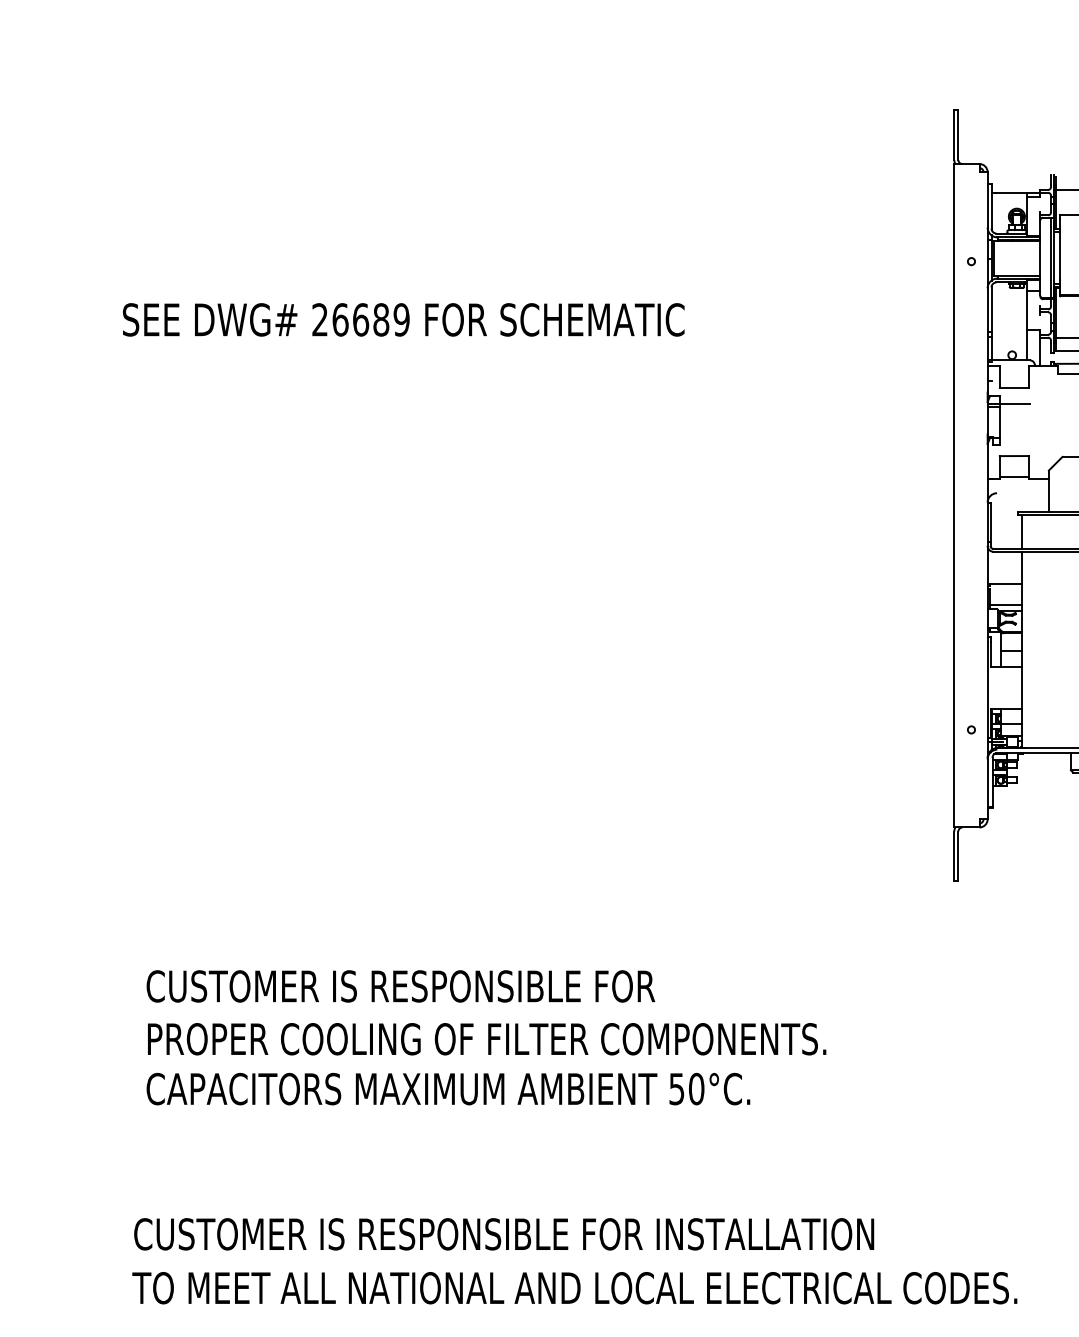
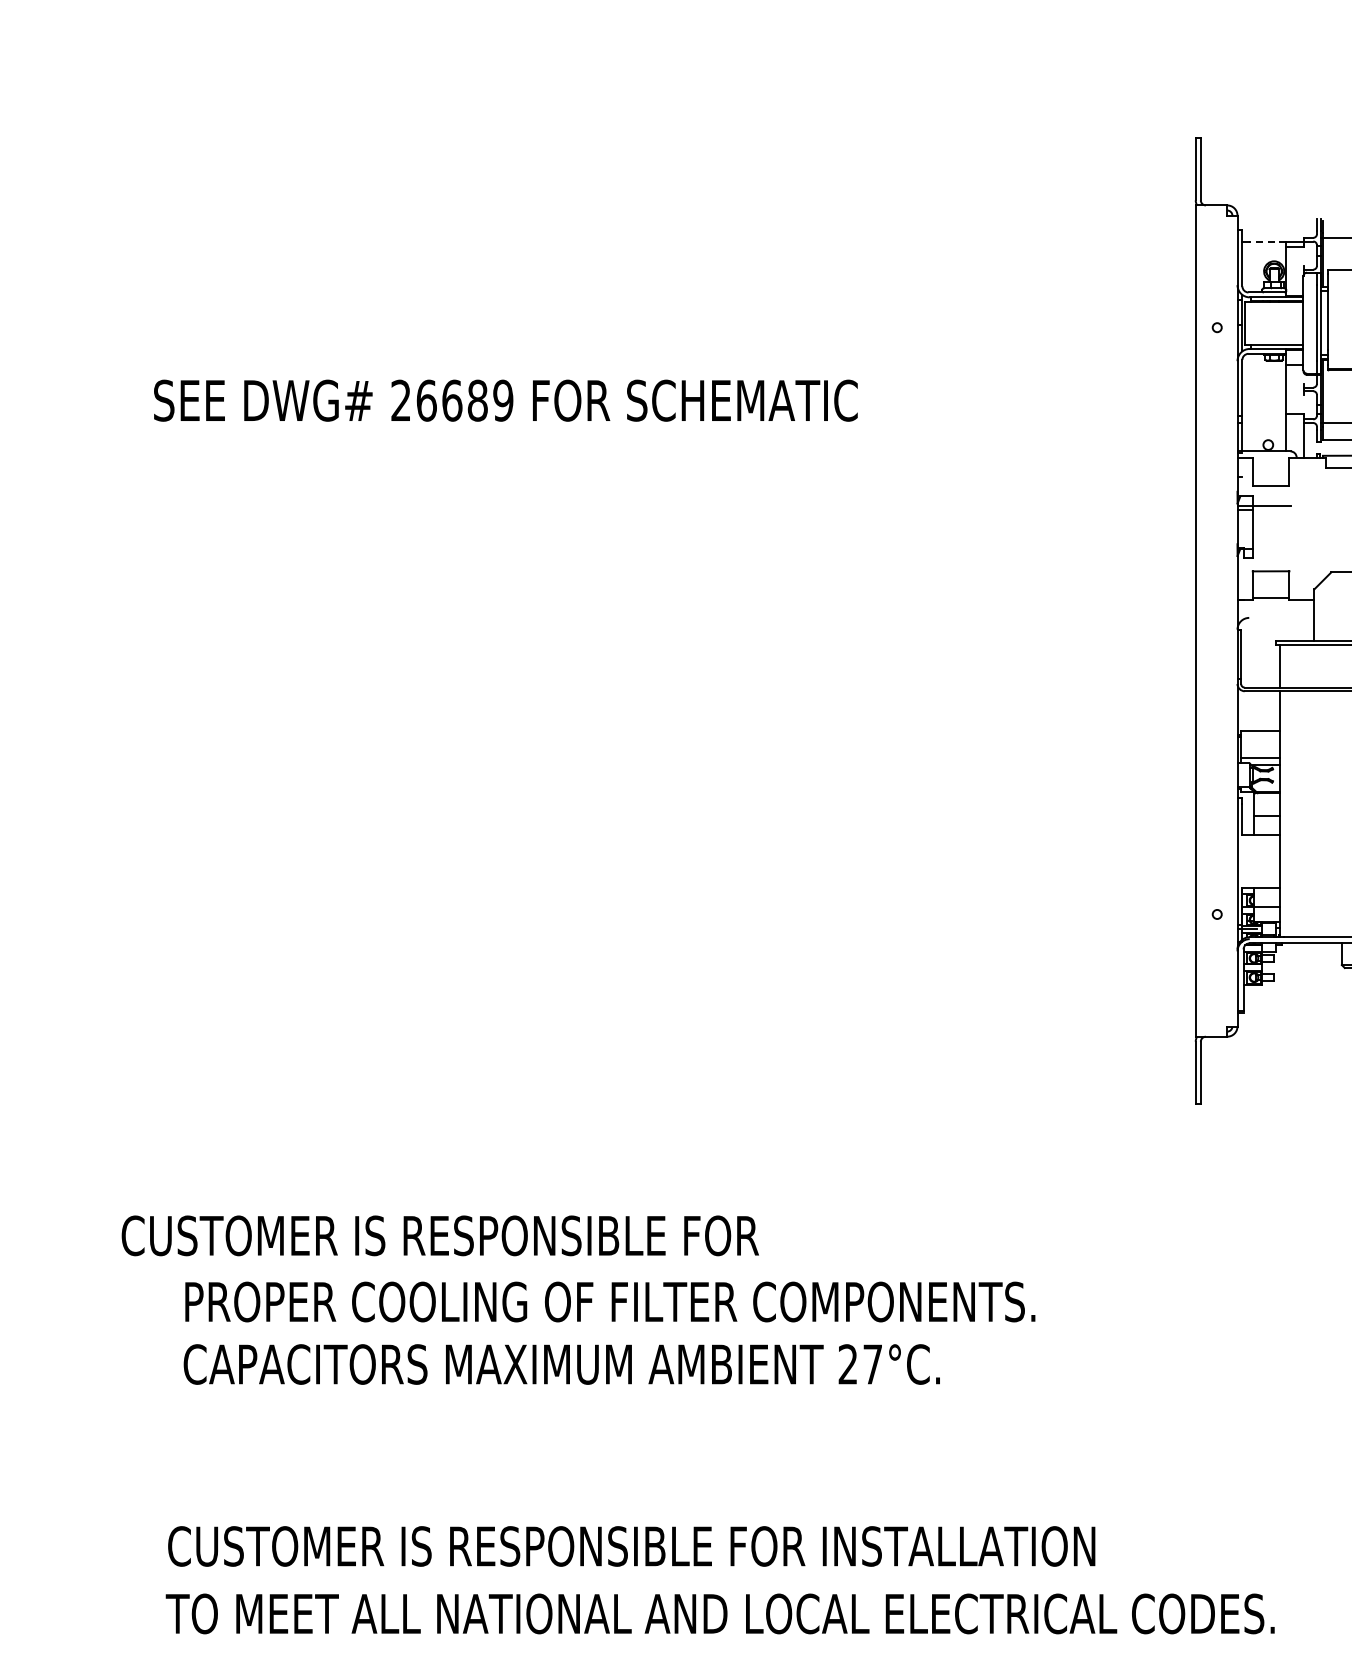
line: (1011, 193) -> (1267, 242), solid -> dashed
text: (400, 986) -> (439, 1235), moved
text: (686, 1089) -> (860, 1364), 50°C. -> 27°C.

